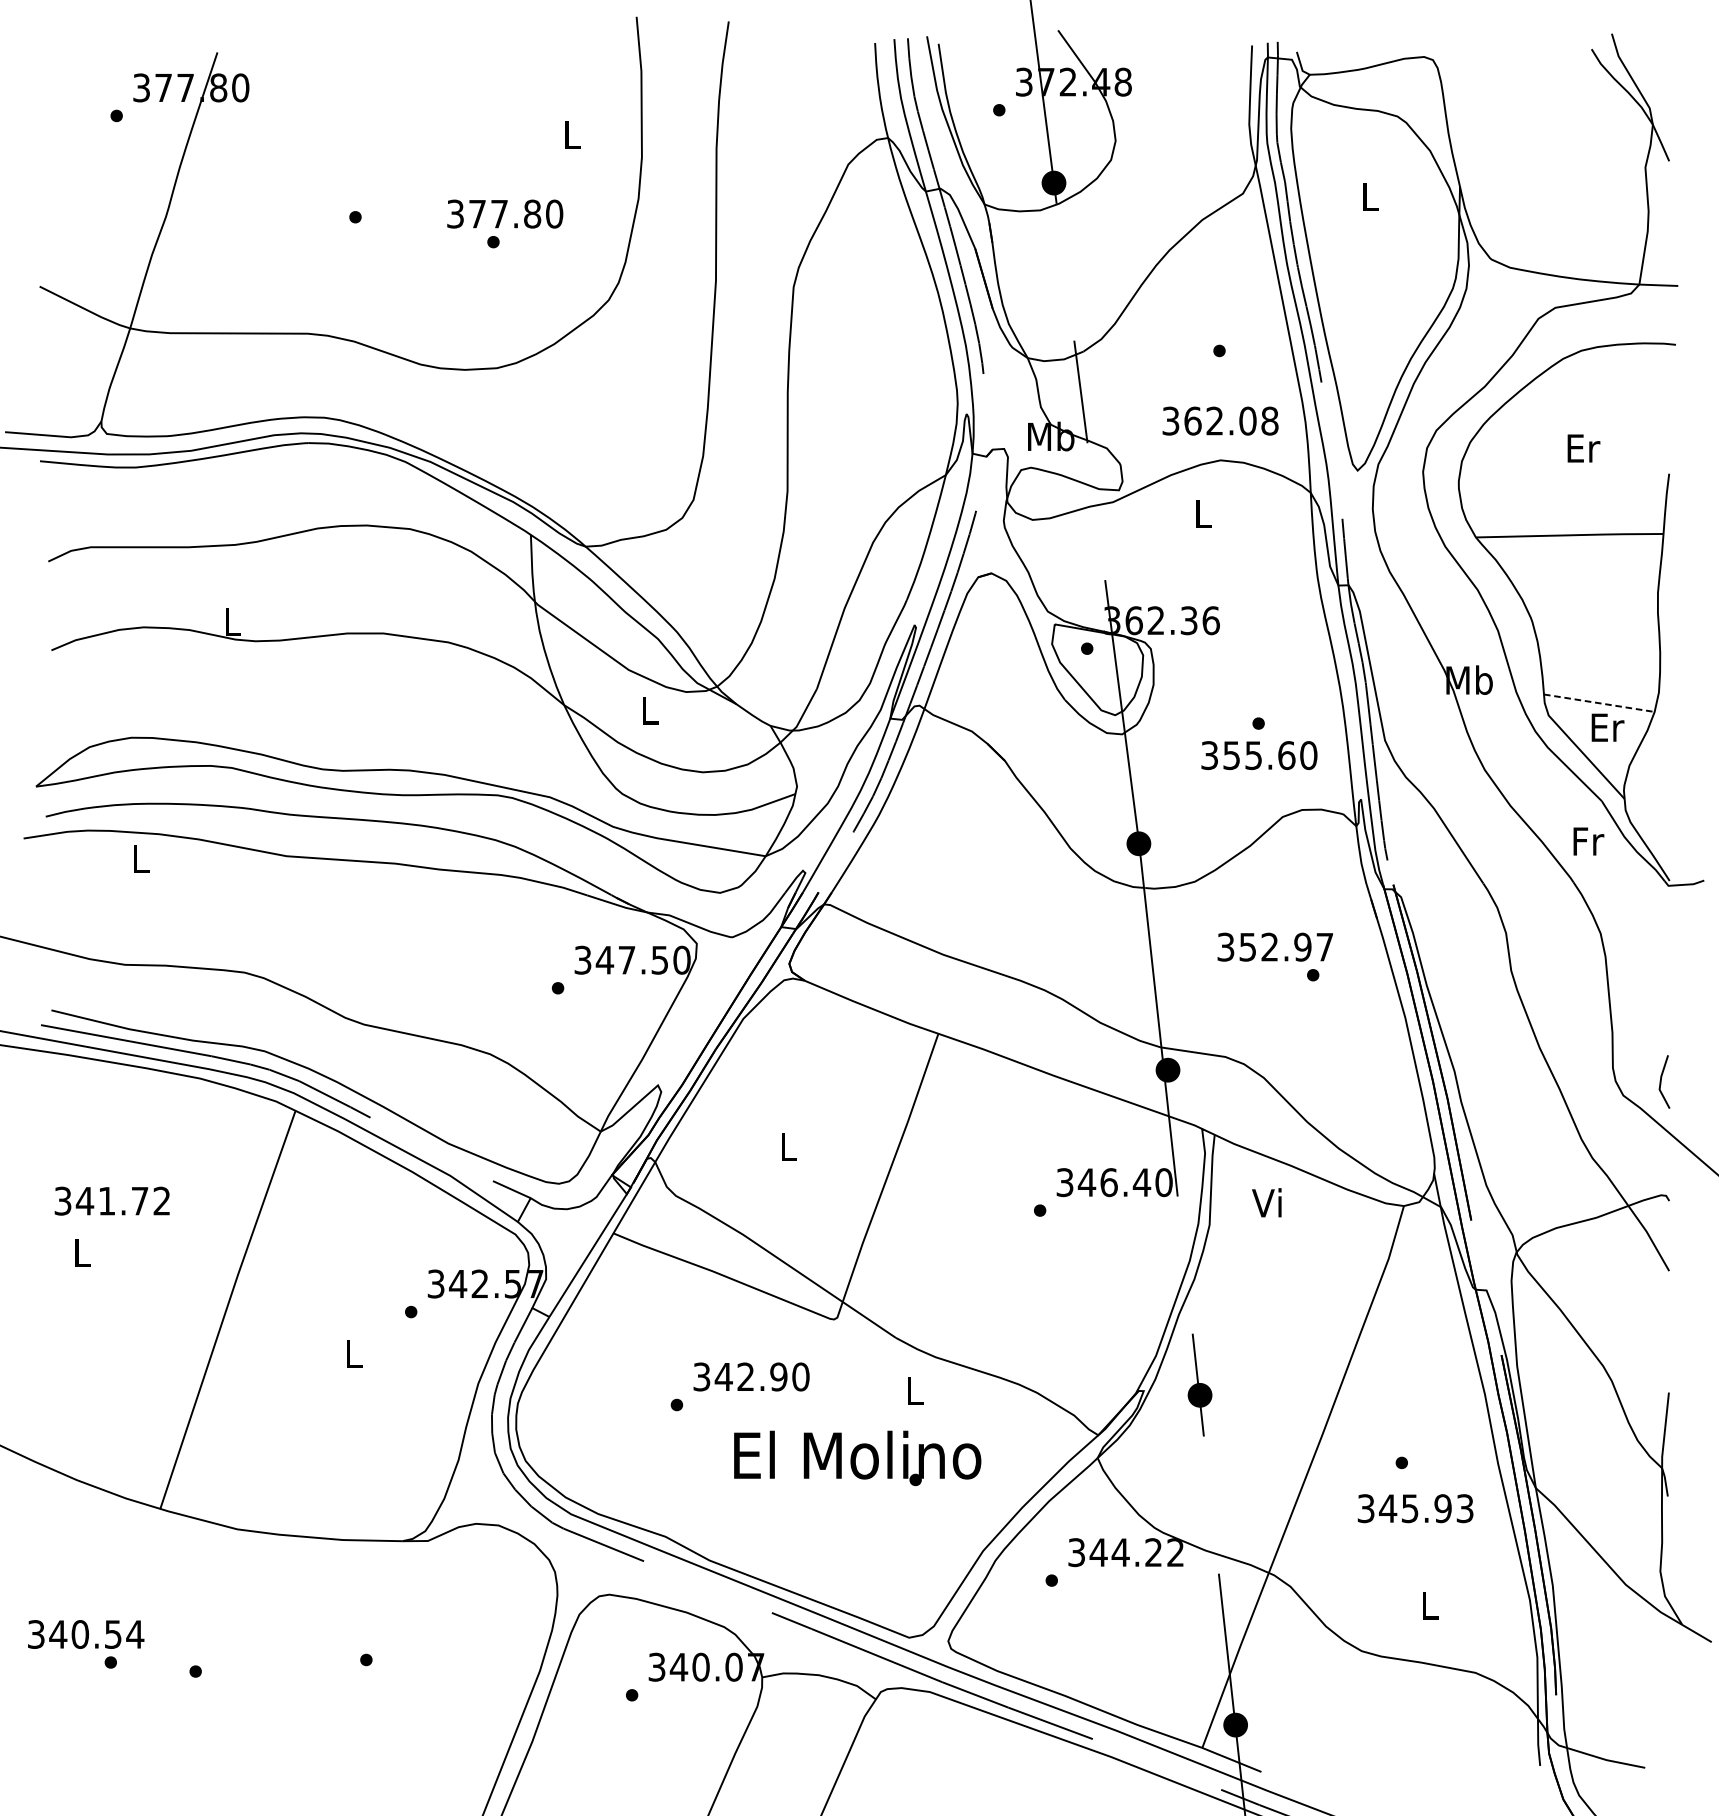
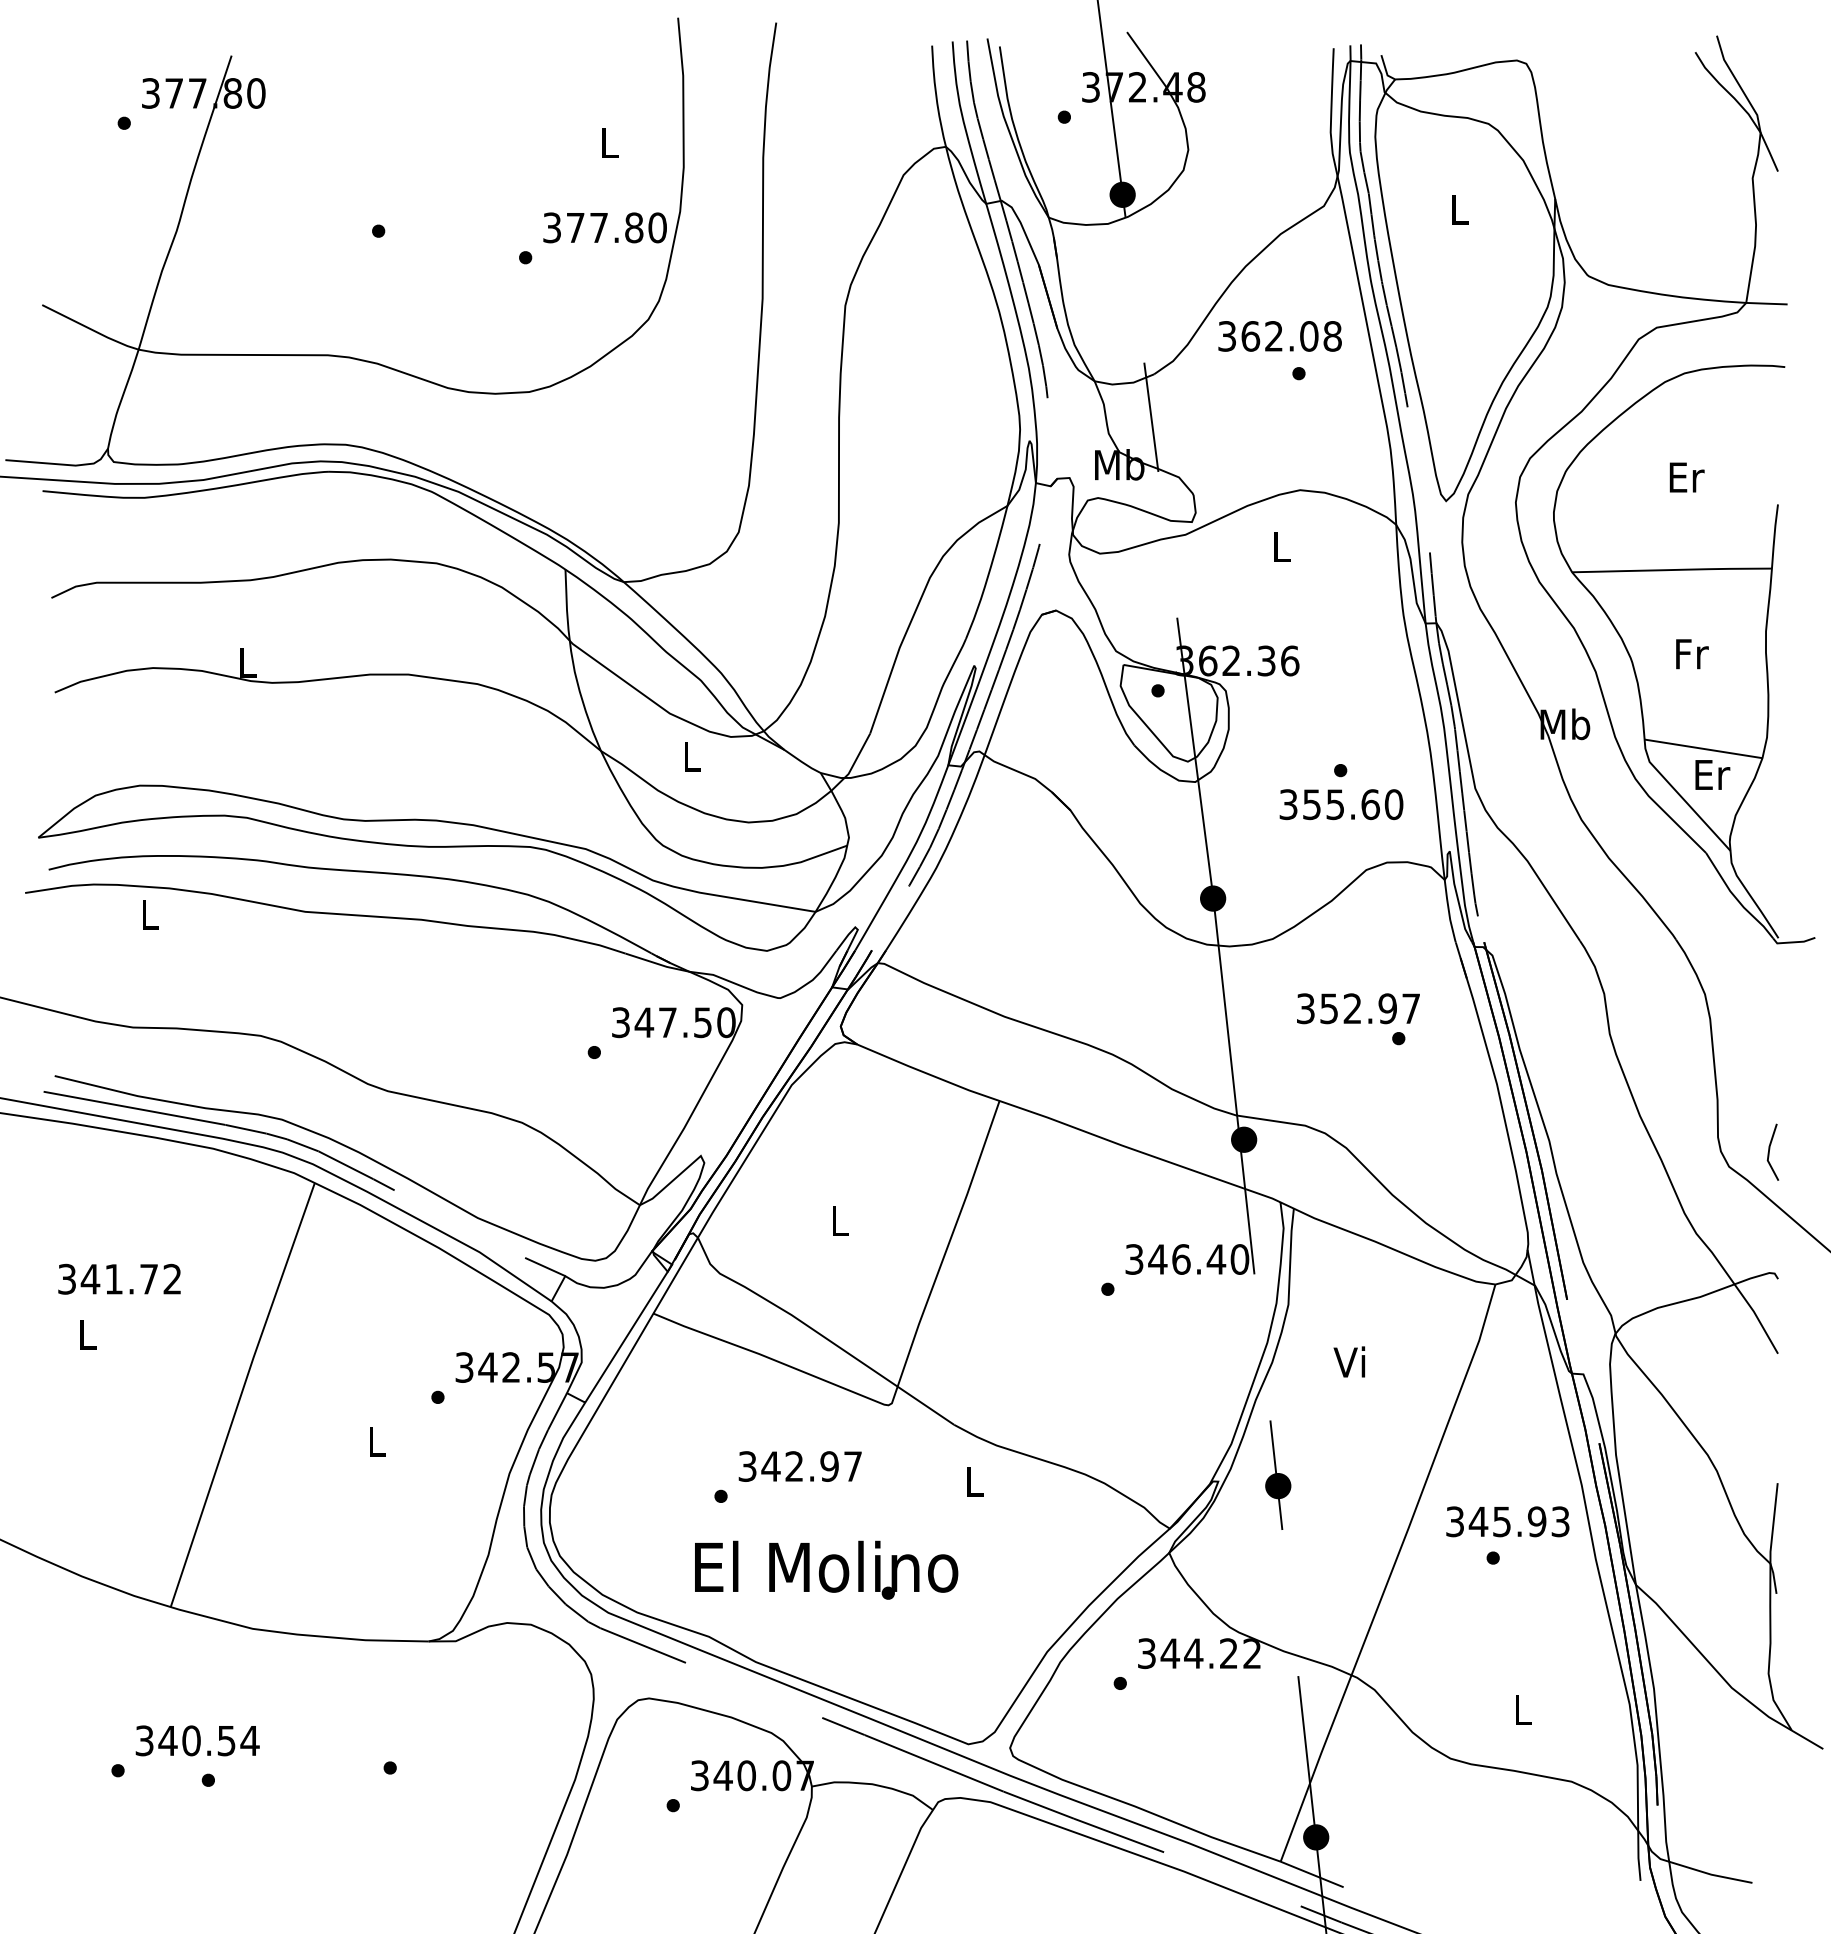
text: (504, 213) -> (604, 227), moved
text: (1219, 421) -> (1279, 336), moved
line: (1599, 702) -> (1703, 748), dashed -> solid
text: (1588, 841) -> (1692, 654), moved
text: (1266, 1202) -> (1348, 1361), moved
text: (801, 1376) -> (853, 1466), 342.90 -> 342.97
text: (857, 1457) -> (826, 1569), moved
text: (1415, 1508) -> (1507, 1521), moved
text: (85, 1634) -> (197, 1740), moved

